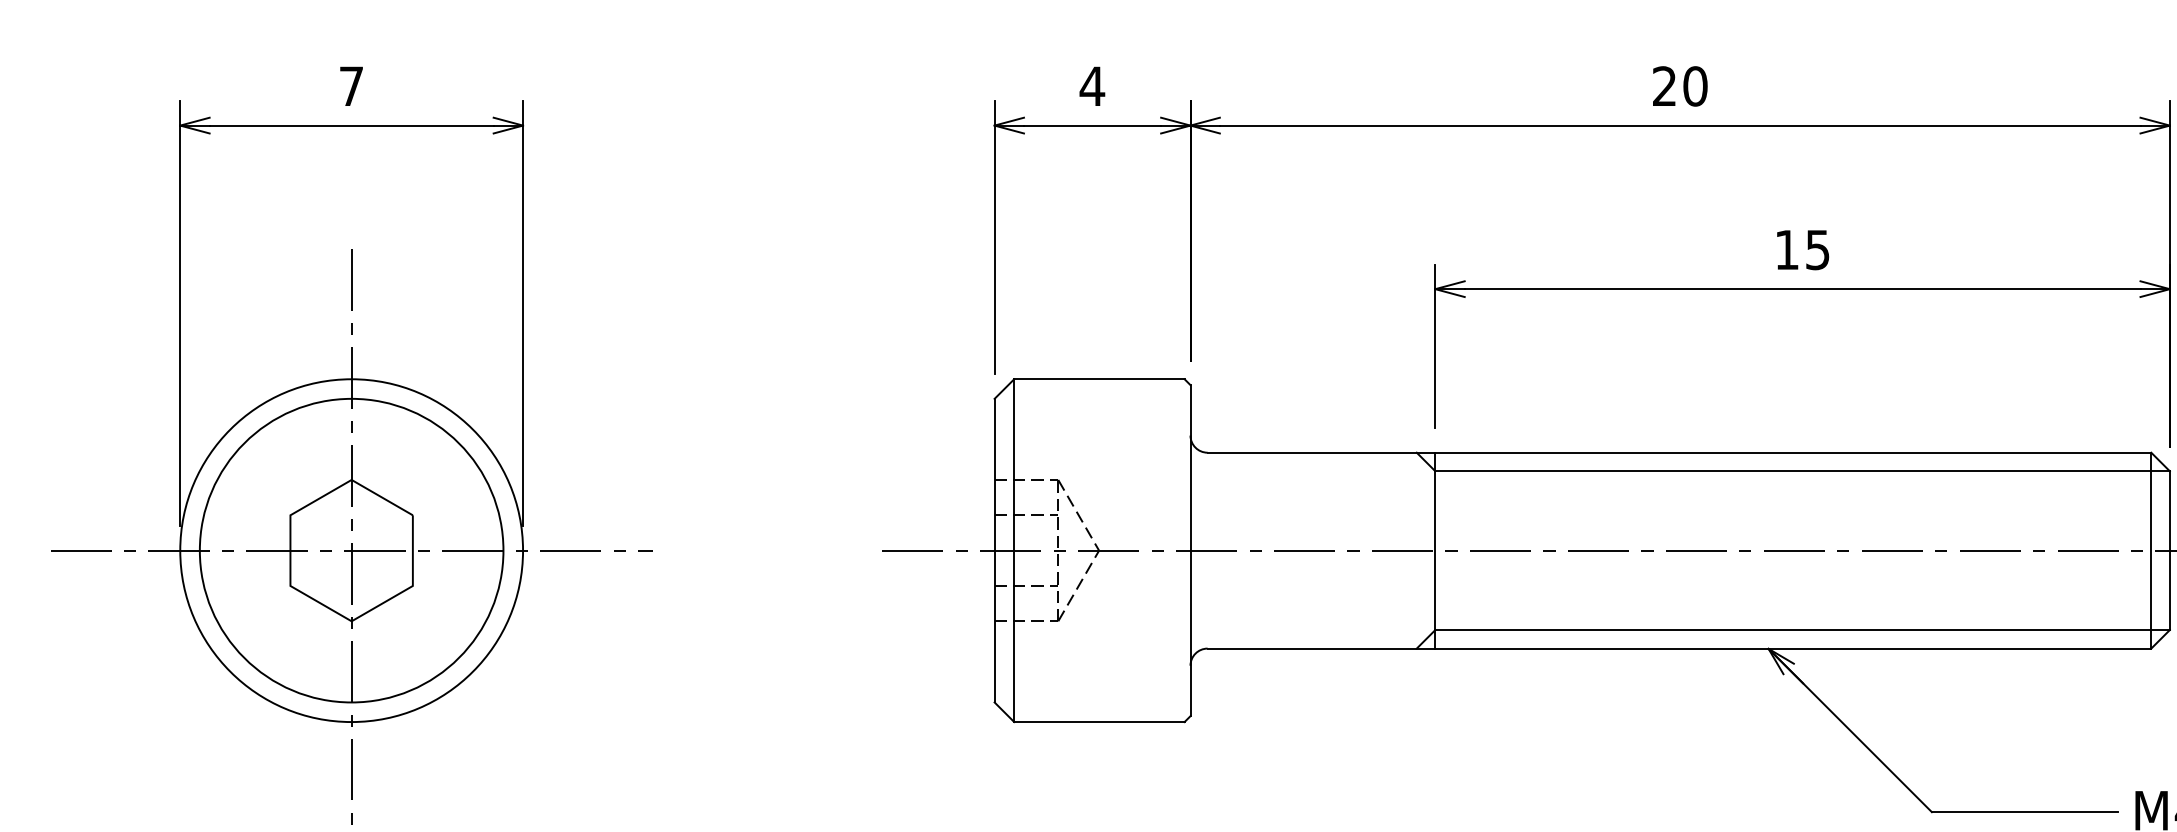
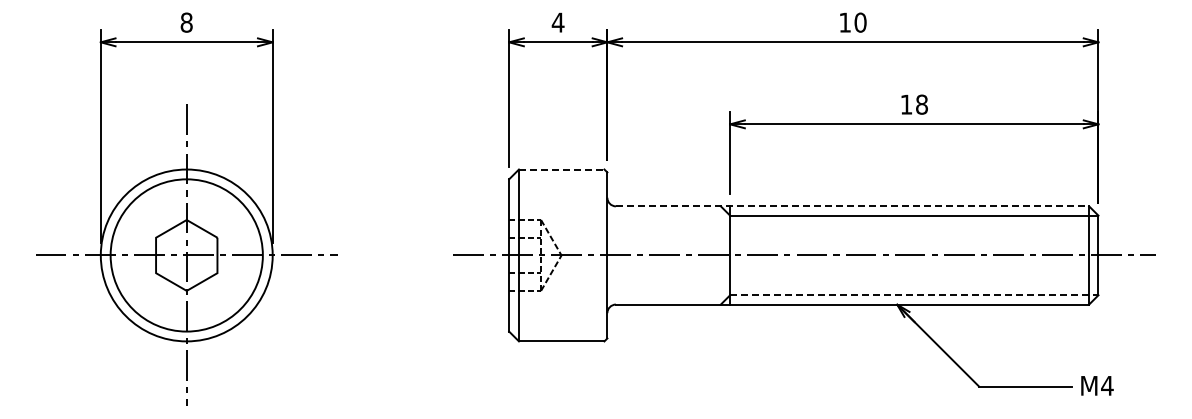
text: (351, 86) -> (186, 22), 7 -> 8
text: (1663, 86) -> (844, 22), 20 -> 10
text: (1816, 249) -> (921, 104), 15 -> 18
line: (1098, 379) -> (561, 169), solid -> dashed
line: (1679, 452) -> (852, 206), solid -> dashed
line: (1802, 630) -> (914, 295), solid -> dashed

